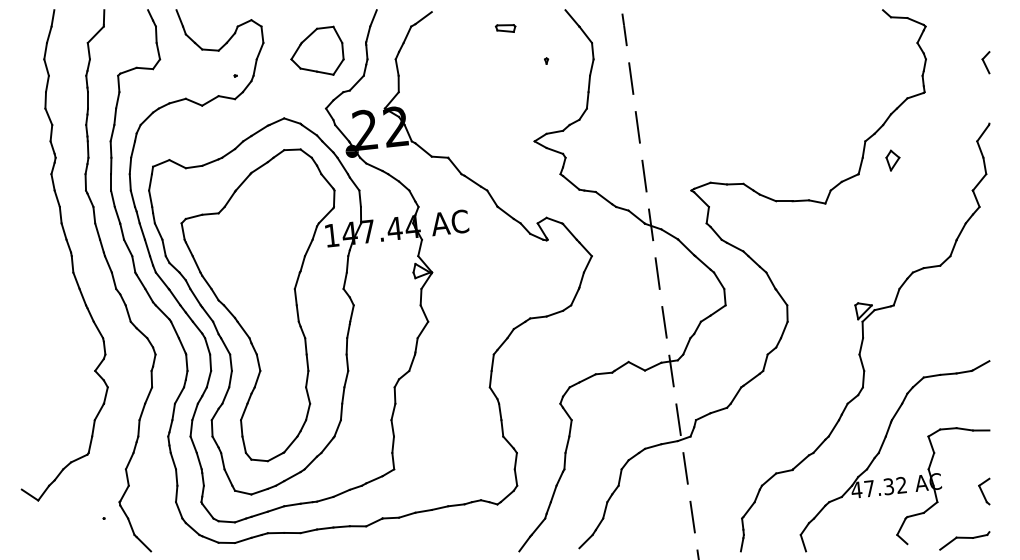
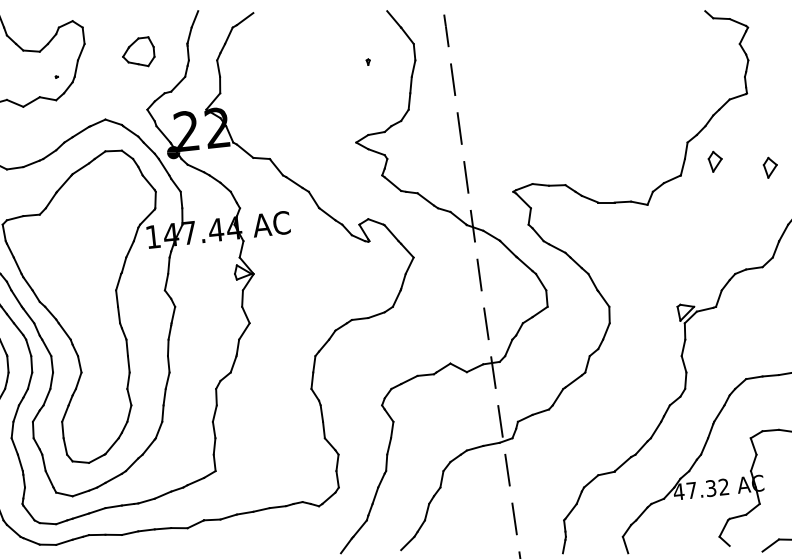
part: (505, 28) -> (327, 29), removed
part: (317, 50) -> (138, 51), size x0.6
part: (947, 166) -> (769, 167), added

